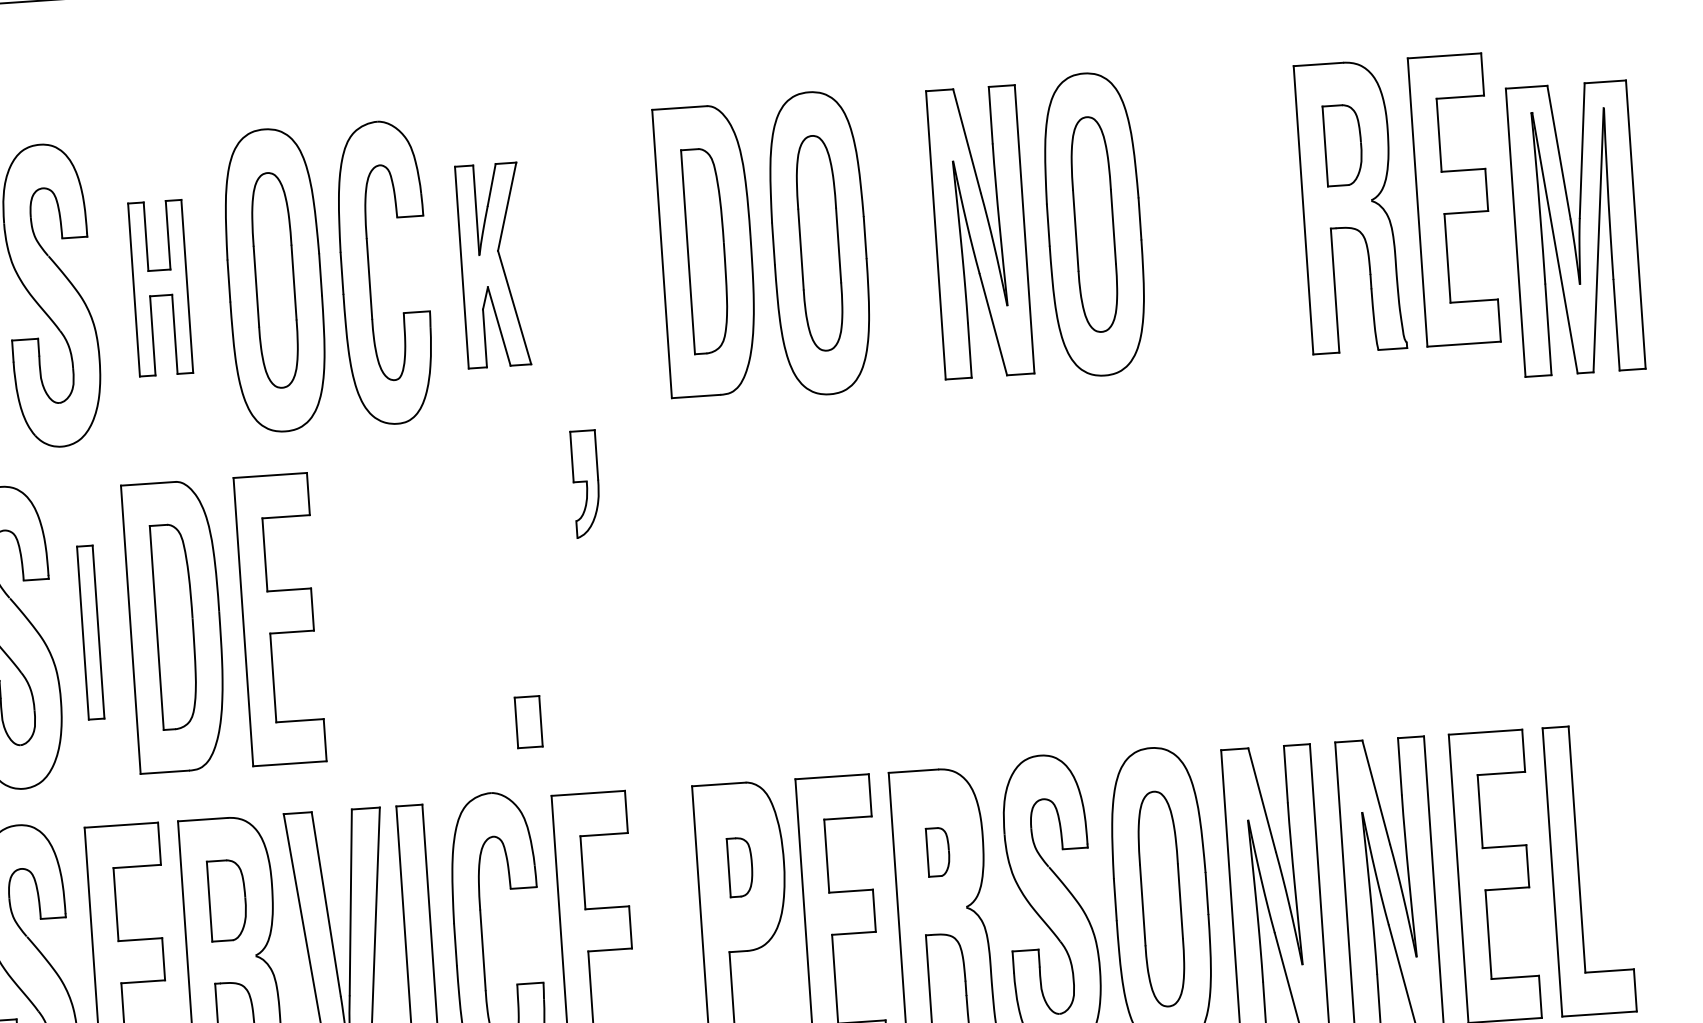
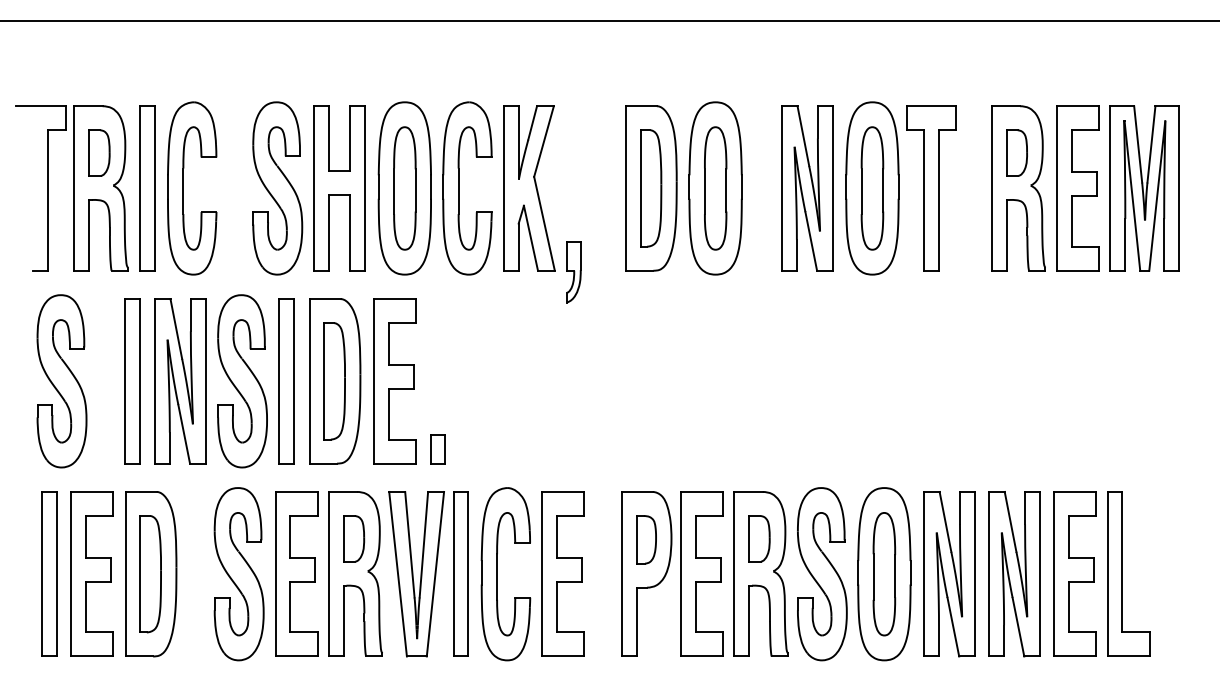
part: (1197, 217) -> (931, 188), added
part: (1575, 228) -> (1144, 188), moved
part: (493, 265) -> (529, 188), size x1.43
part: (160, 288) -> (339, 188), size x1.67
part: (585, 484) -> (573, 272), moved
part: (90, 632) -> (286, 381), size x1.67
part: (527, 722) -> (437, 449), moved
part: (938, 851) -> (759, 538), size x1.67
part: (740, 866) -> (646, 539), size x1.43

